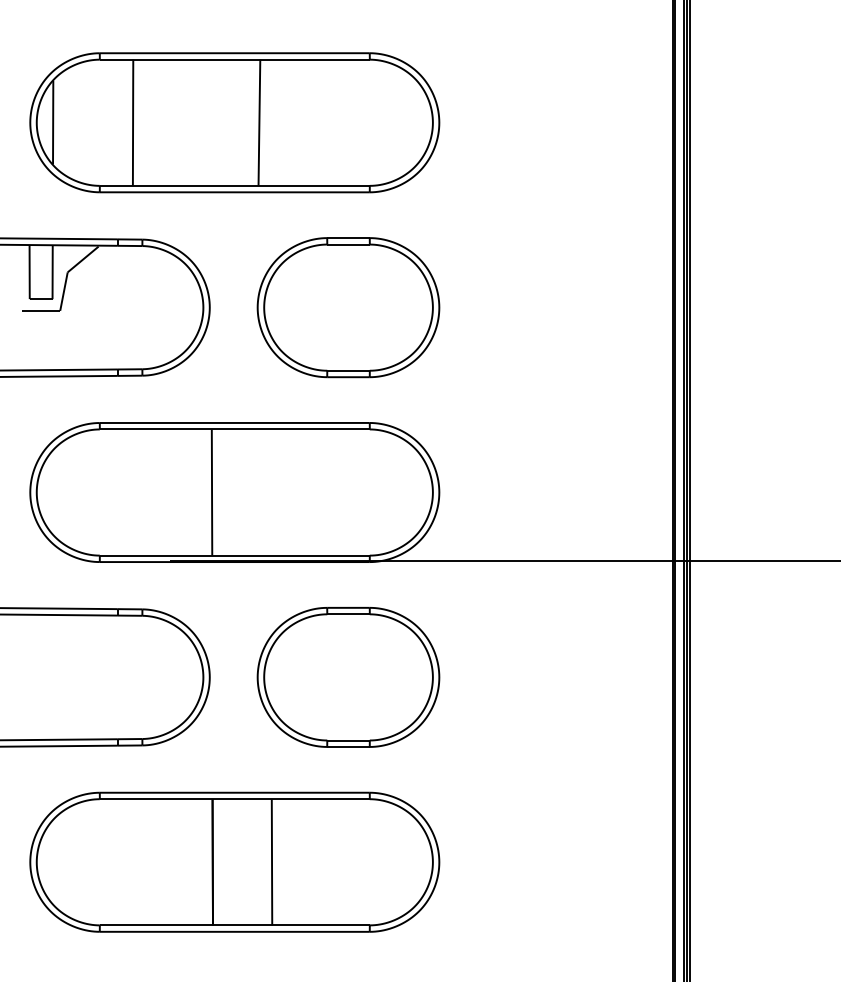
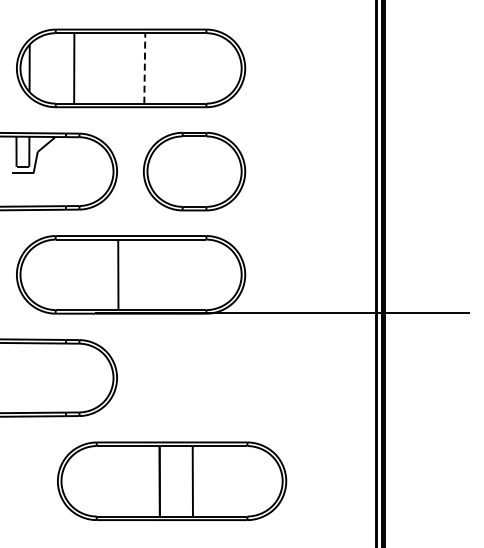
line: (258, 121) -> (144, 67), solid -> dashed
part: (348, 676) -> (194, 377), removed
part: (235, 860) -> (172, 480), moved

